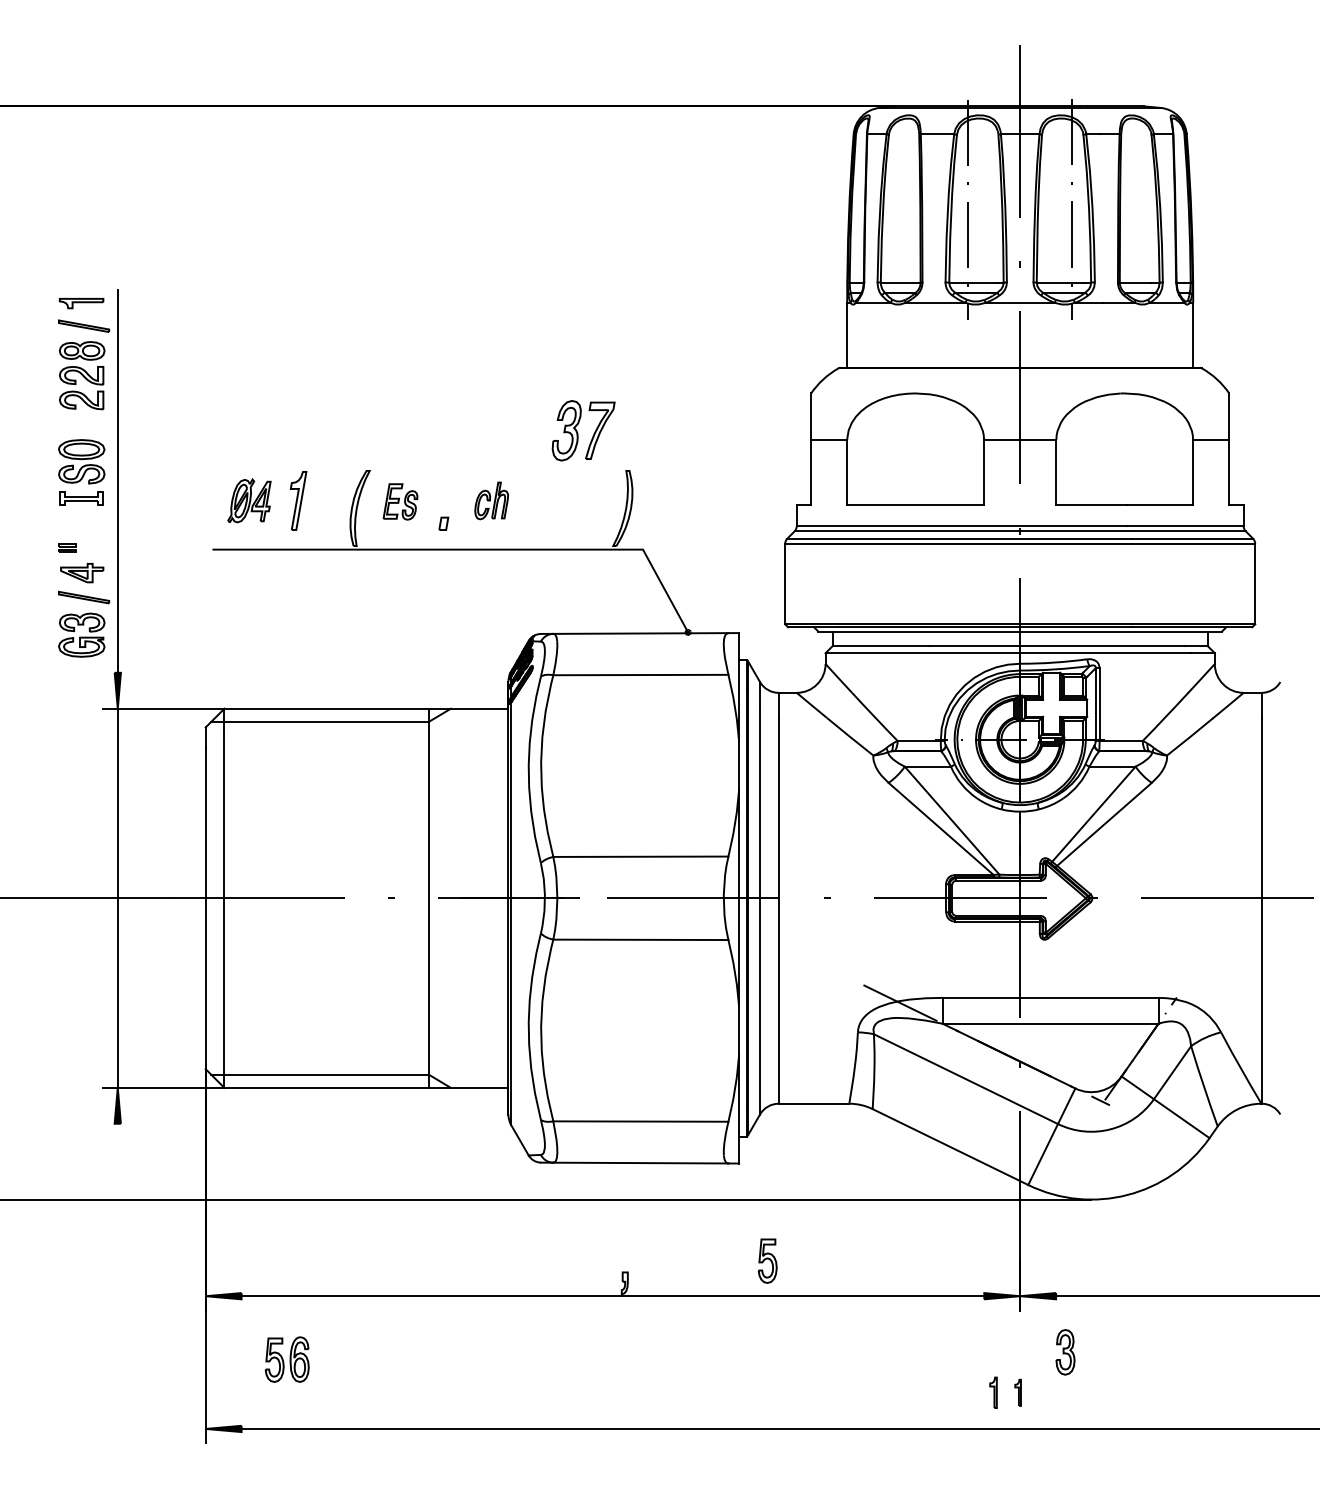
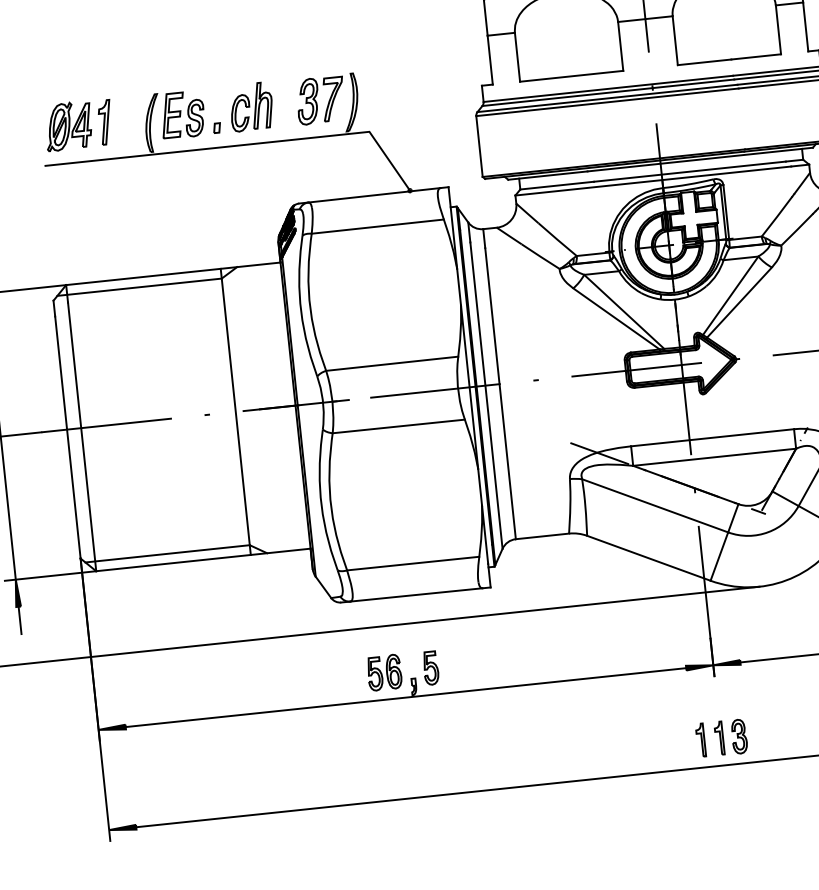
part: (583, 430) -> (320, 100), moved
part: (249, 500) -> (68, 125), size x1.43
part: (491, 500) -> (251, 106), size x1.67
part: (400, 501) -> (182, 114), size x1.67
line: (117, 1141) -> (19, 620), added
part: (767, 1260) -> (430, 667), moved
part: (1065, 1352) -> (739, 736), moved
part: (286, 1359) -> (383, 672), moved
part: (993, 1392) -> (700, 740), size x1.43
part: (1017, 1392) -> (718, 738), size x1.67

